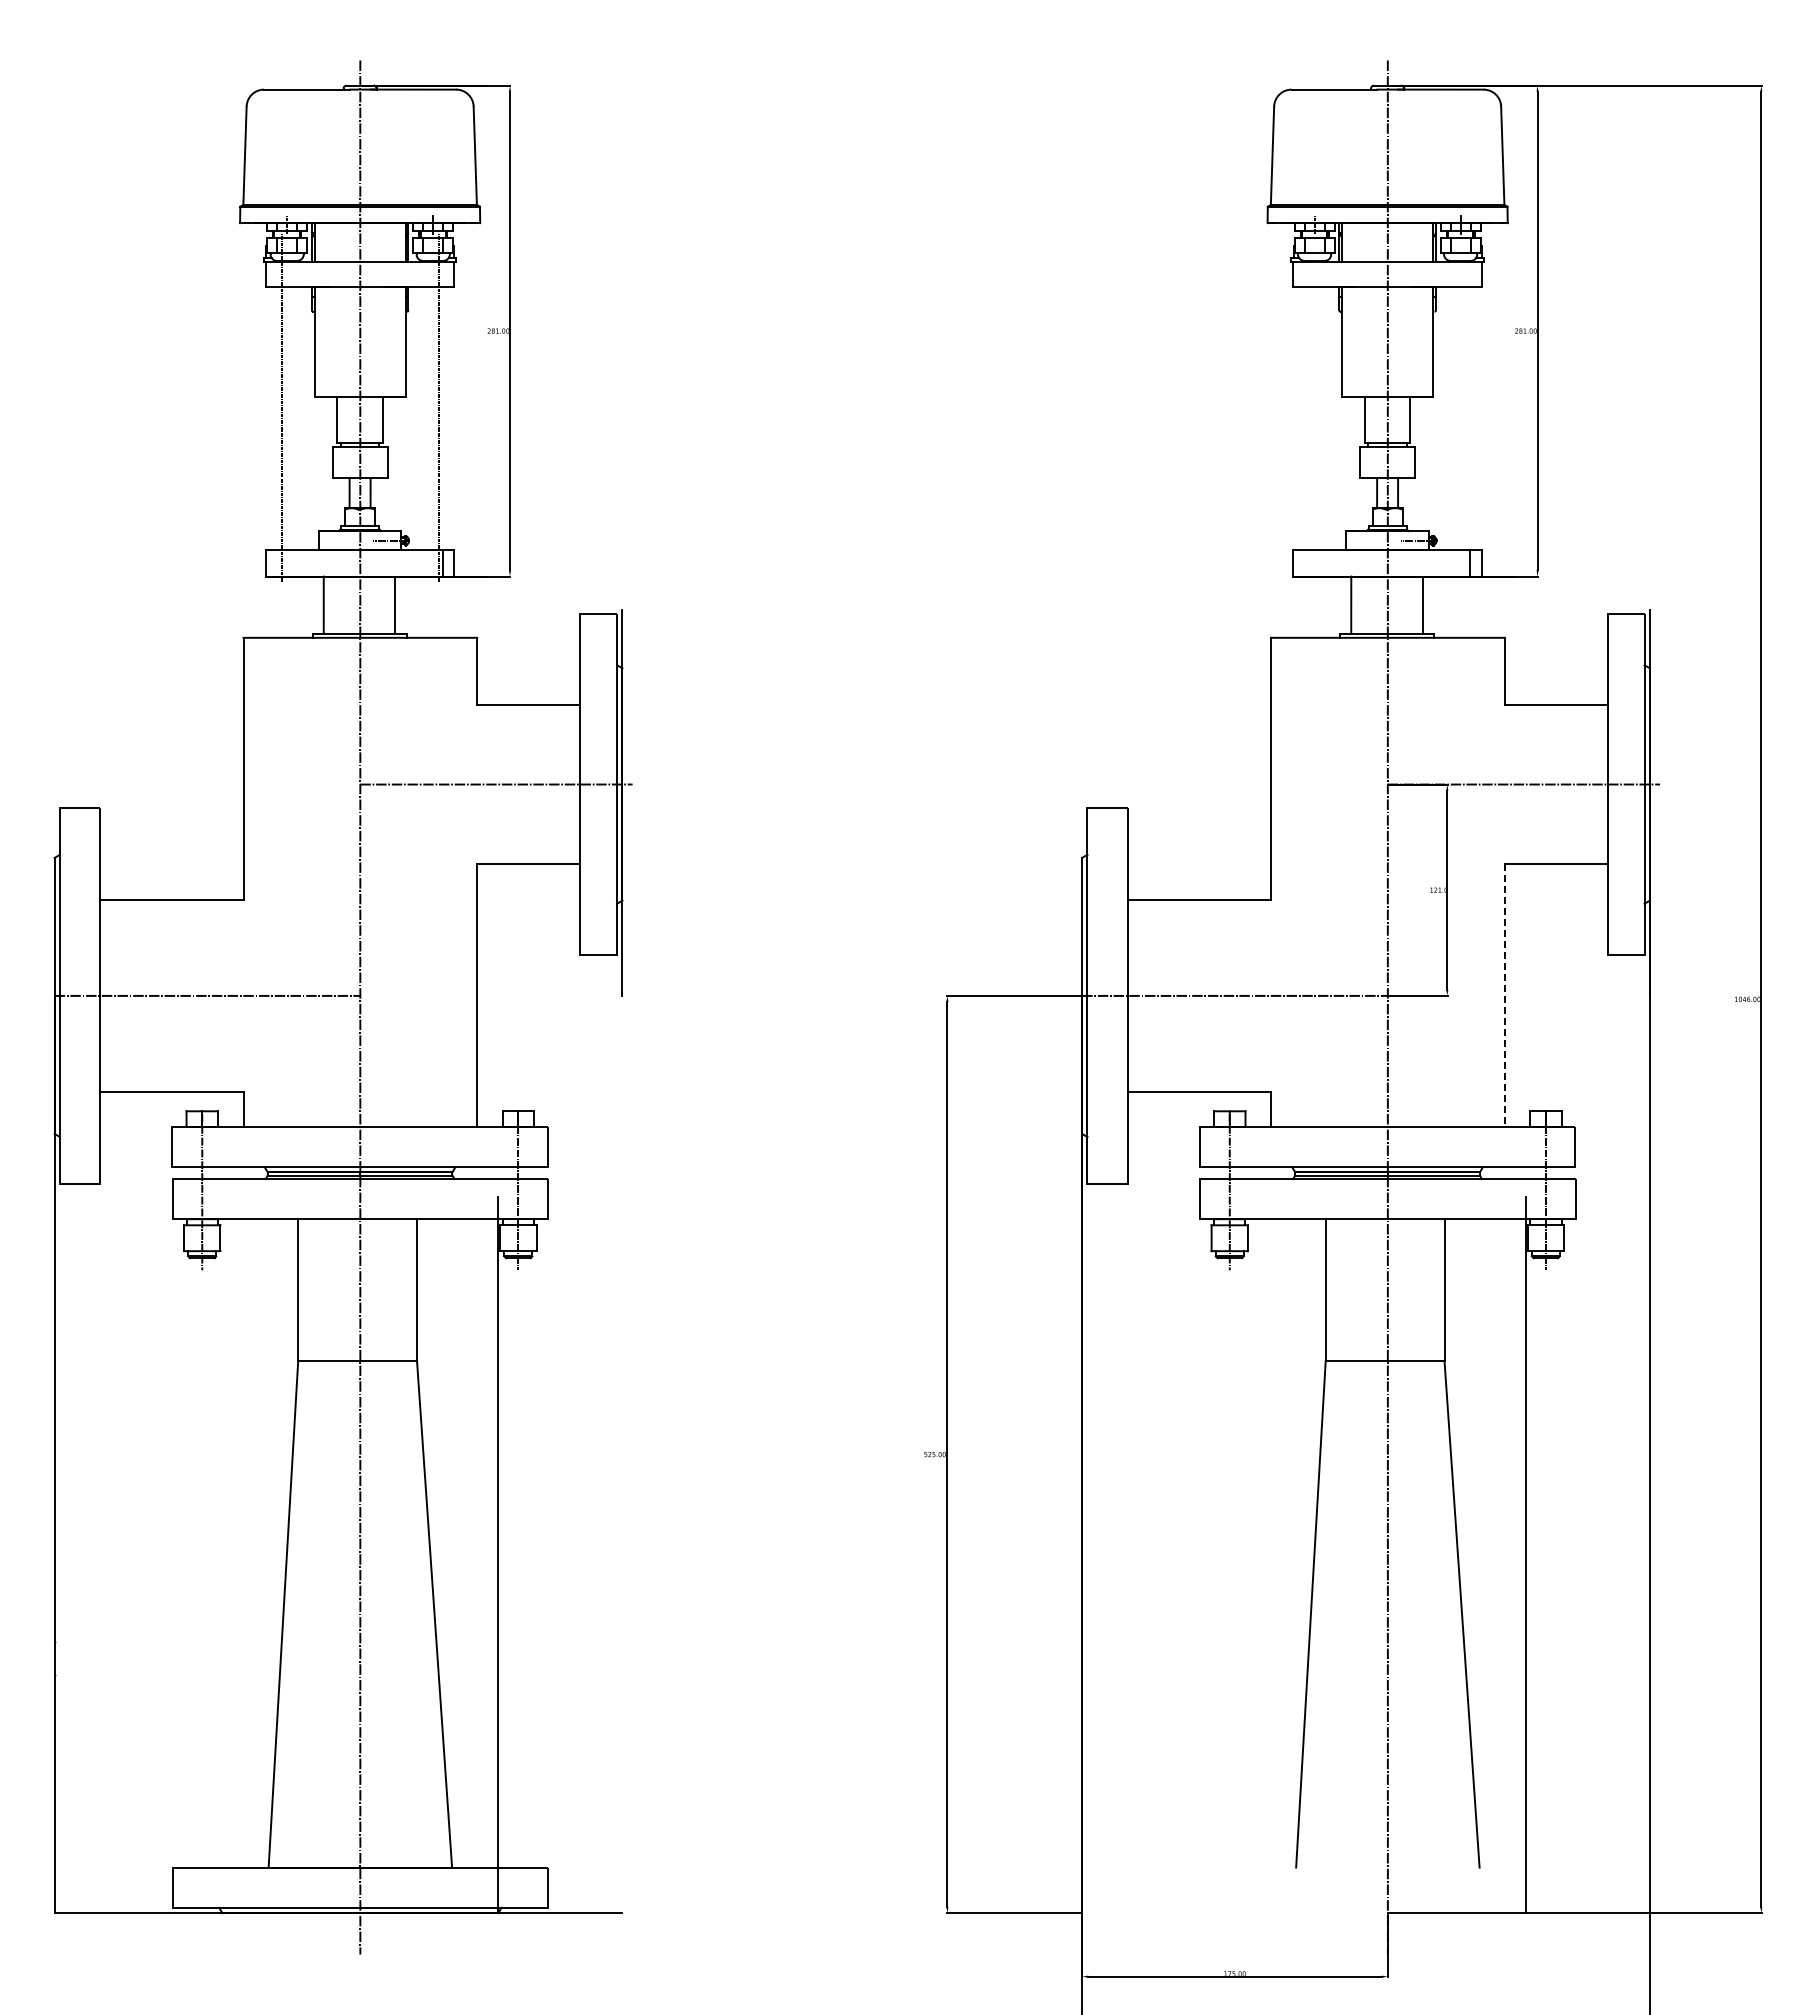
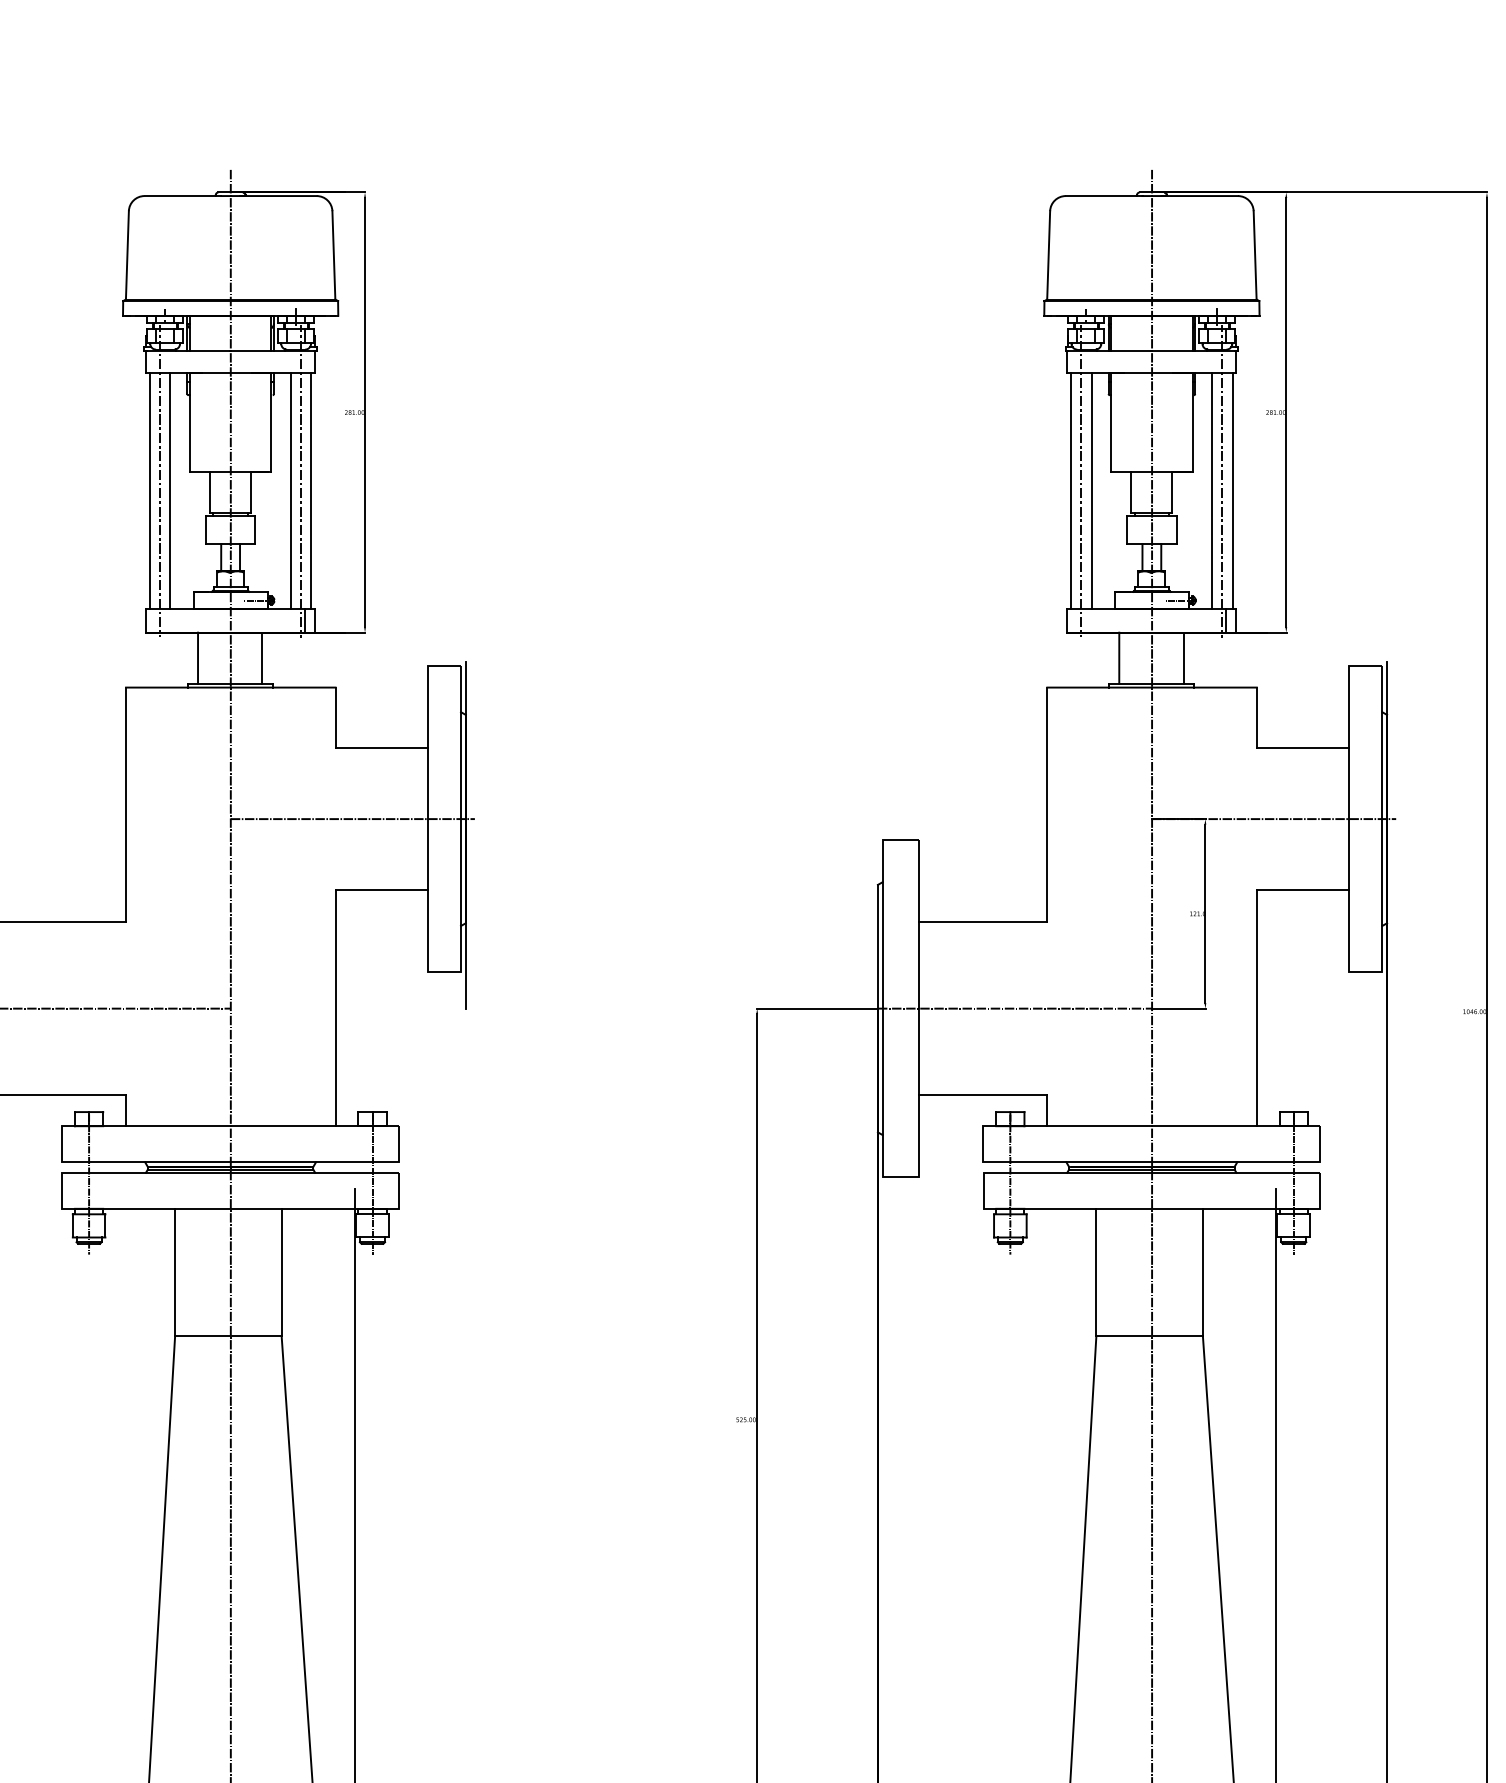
line: (1309, 407) -> (1081, 481), added
line: (1466, 407) -> (1222, 481), added
line: (270, 418) -> (150, 490), added
line: (292, 418) -> (169, 490), added
line: (427, 418) -> (291, 490), added
line: (450, 418) -> (311, 490), added
line: (1297, 418) -> (1071, 490), added
line: (1320, 418) -> (1091, 490), added
line: (1454, 418) -> (1211, 490), added
line: (1477, 418) -> (1232, 490), added
line: (1504, 995) -> (1256, 1008), dashed -> solid

